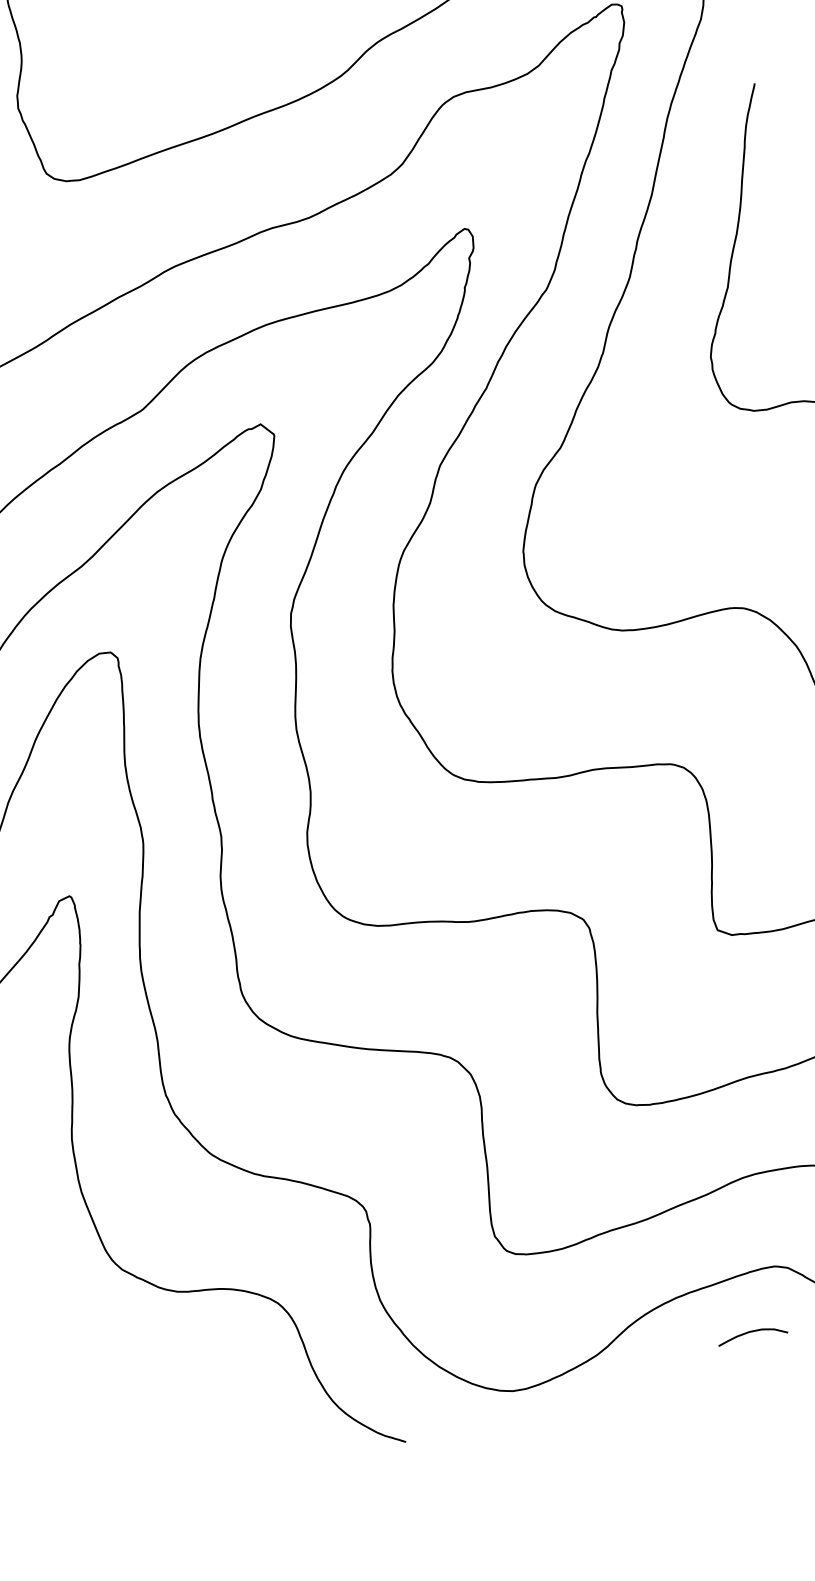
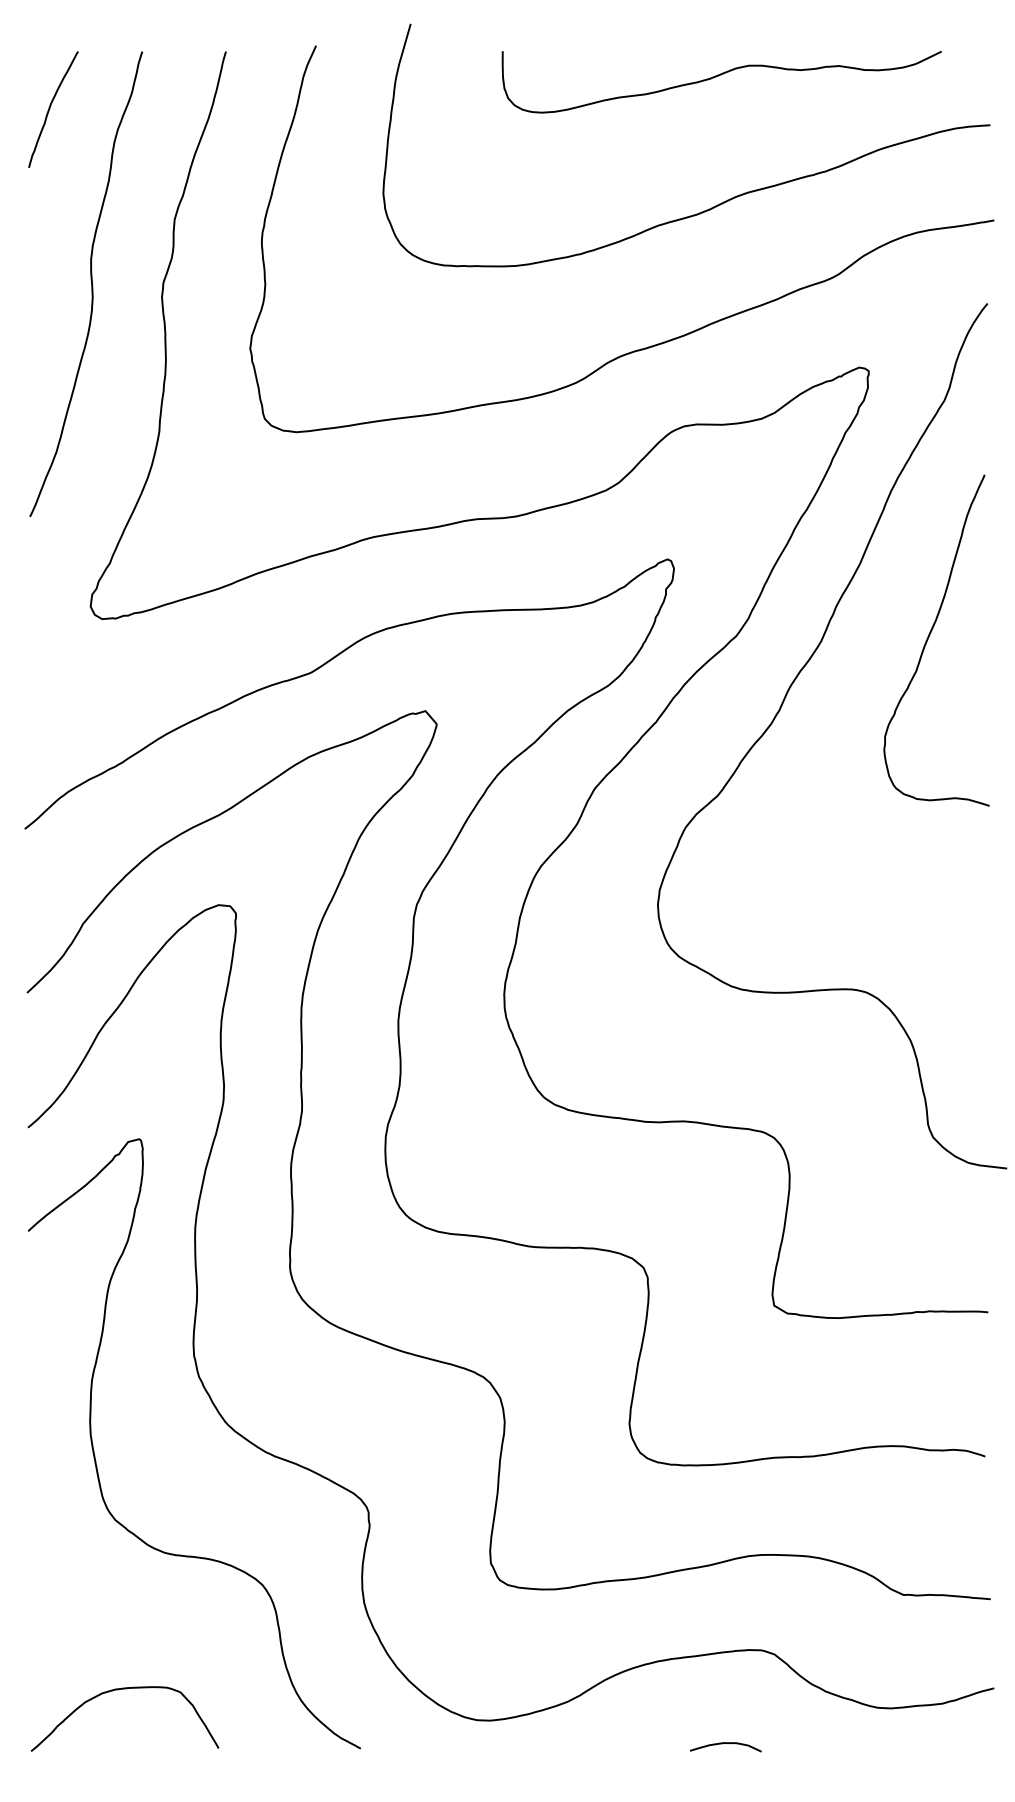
curve: (751, 1331) -> (725, 1743), moved
curve: (159, 1434) -> (118, 1690), added

